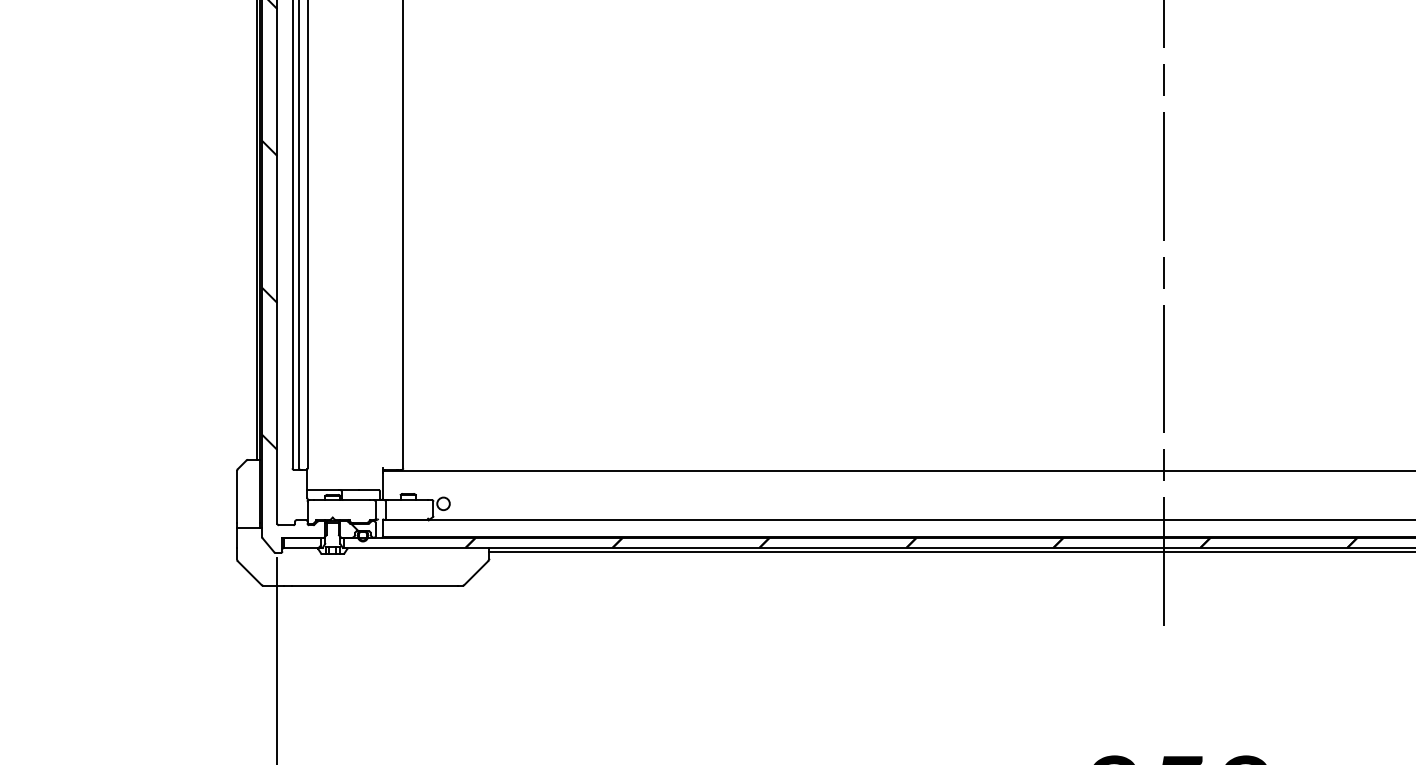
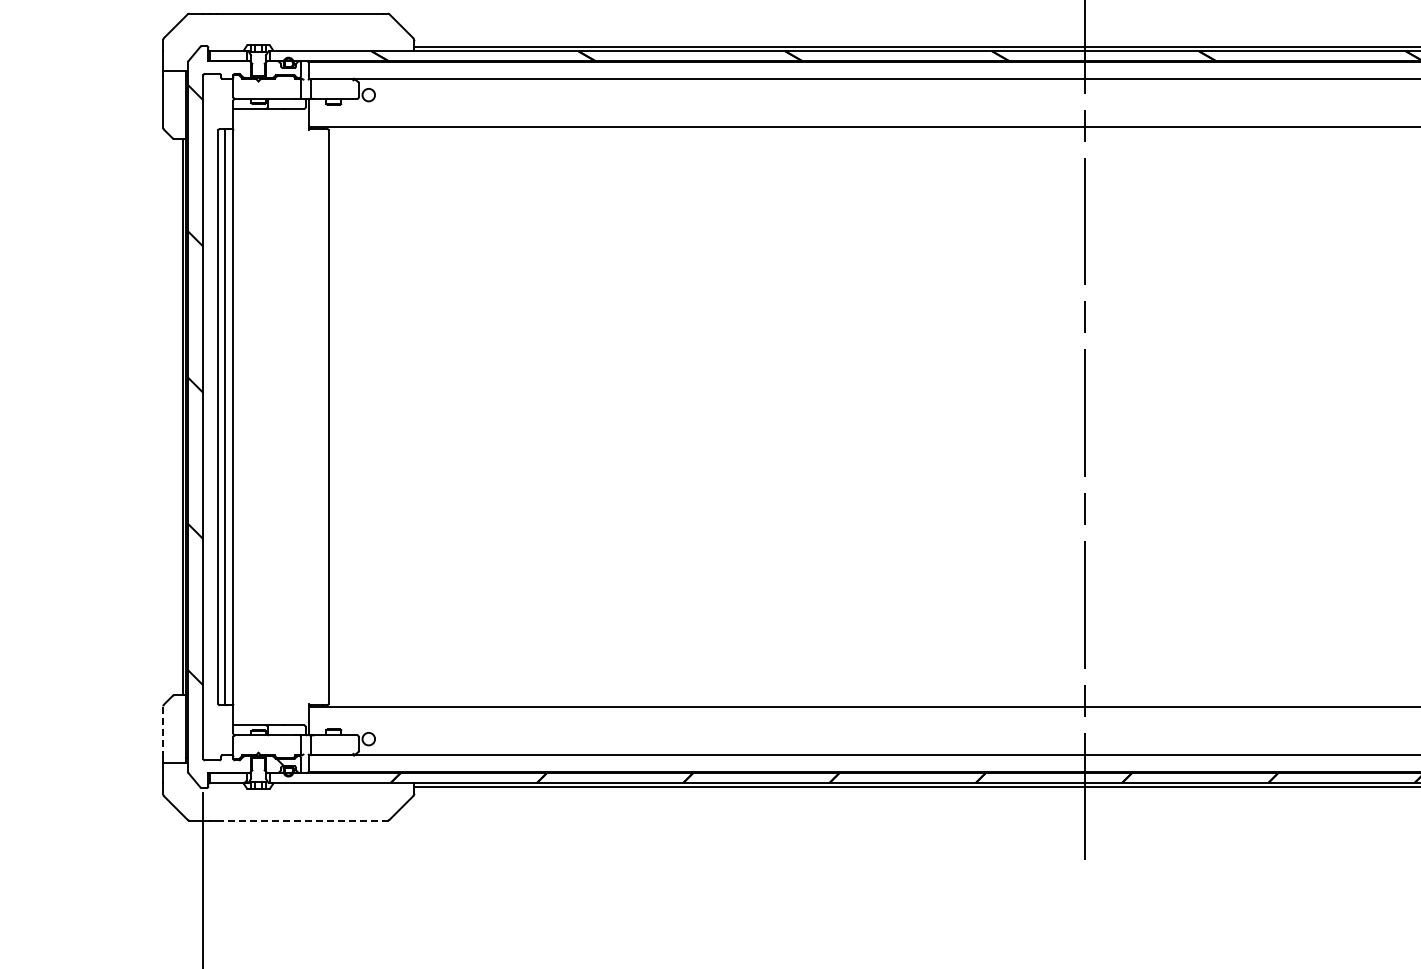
line: (237, 497) -> (163, 732), solid -> dashed
line: (374, 585) -> (300, 820), solid -> dashed

